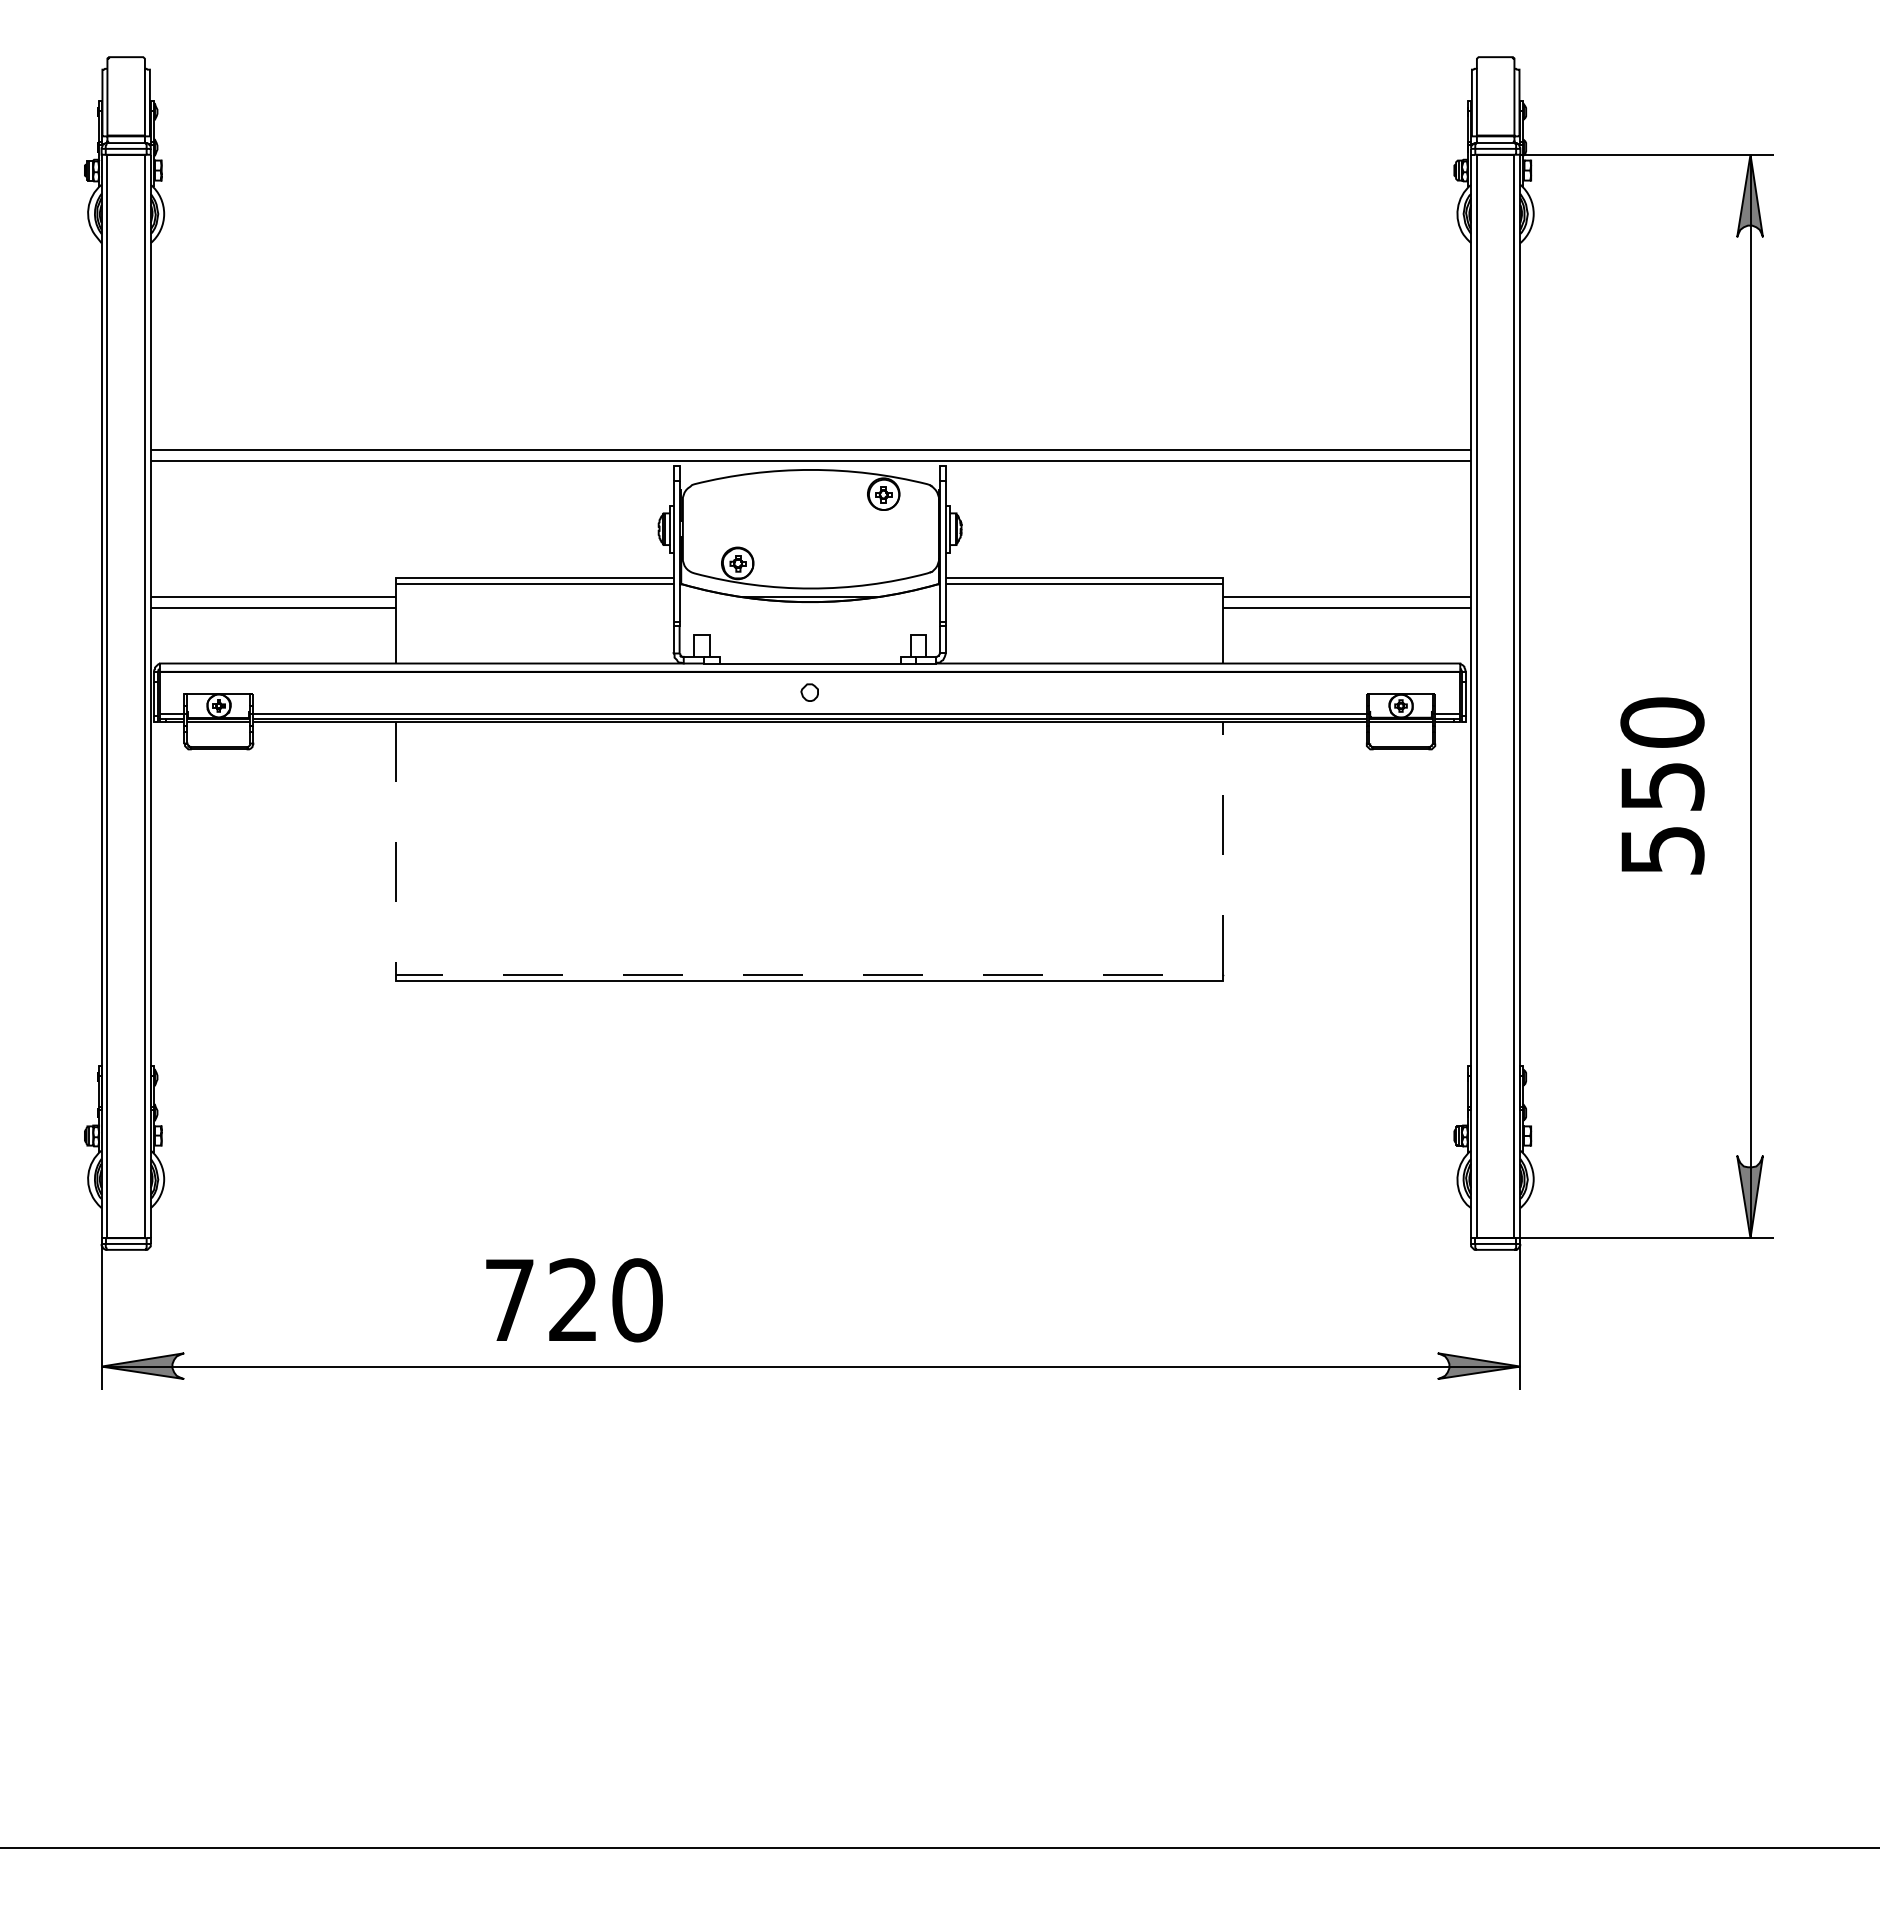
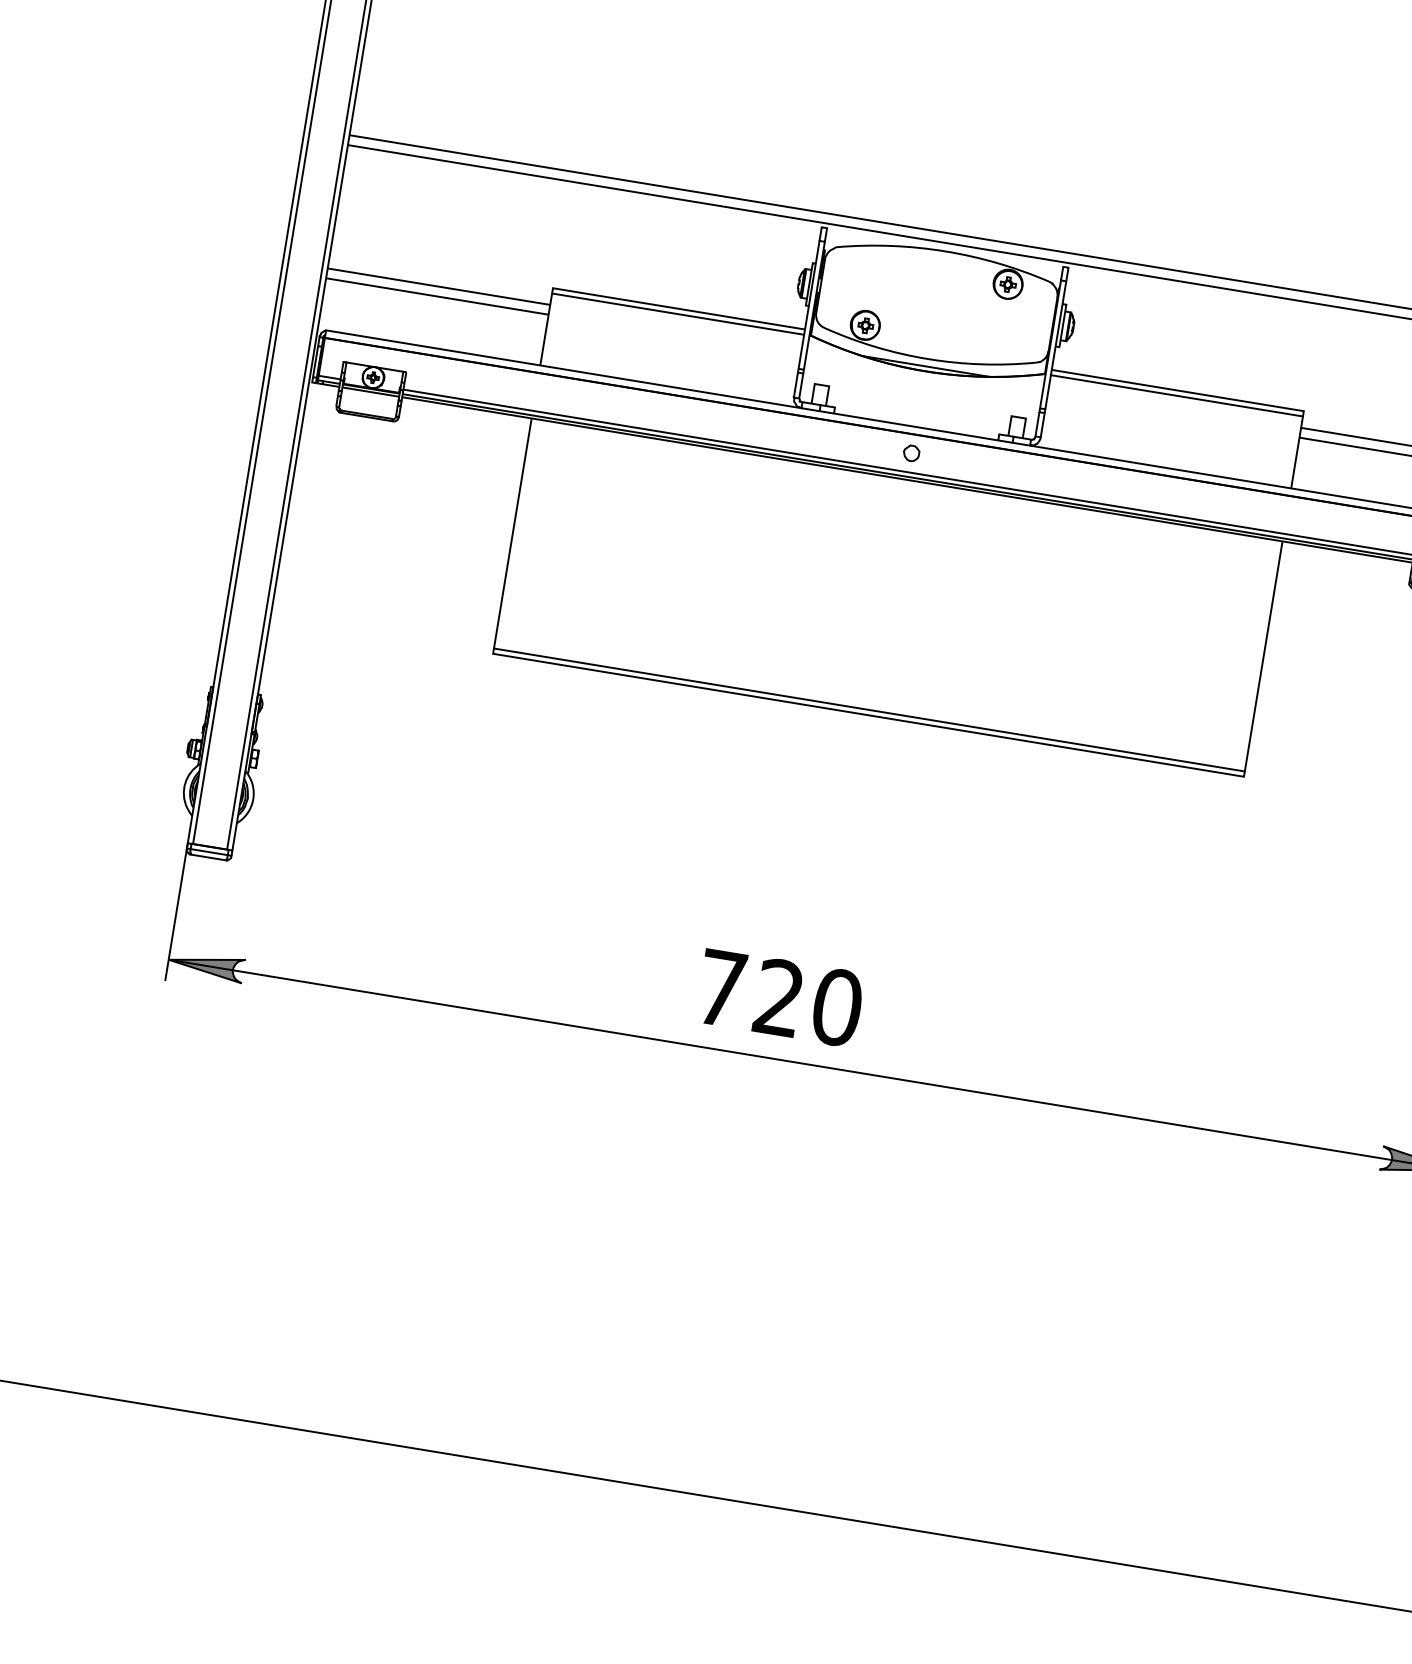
line: (809, 975) -> (869, 710), dashed -> solid
text: (574, 1300) -> (780, 998), moved

